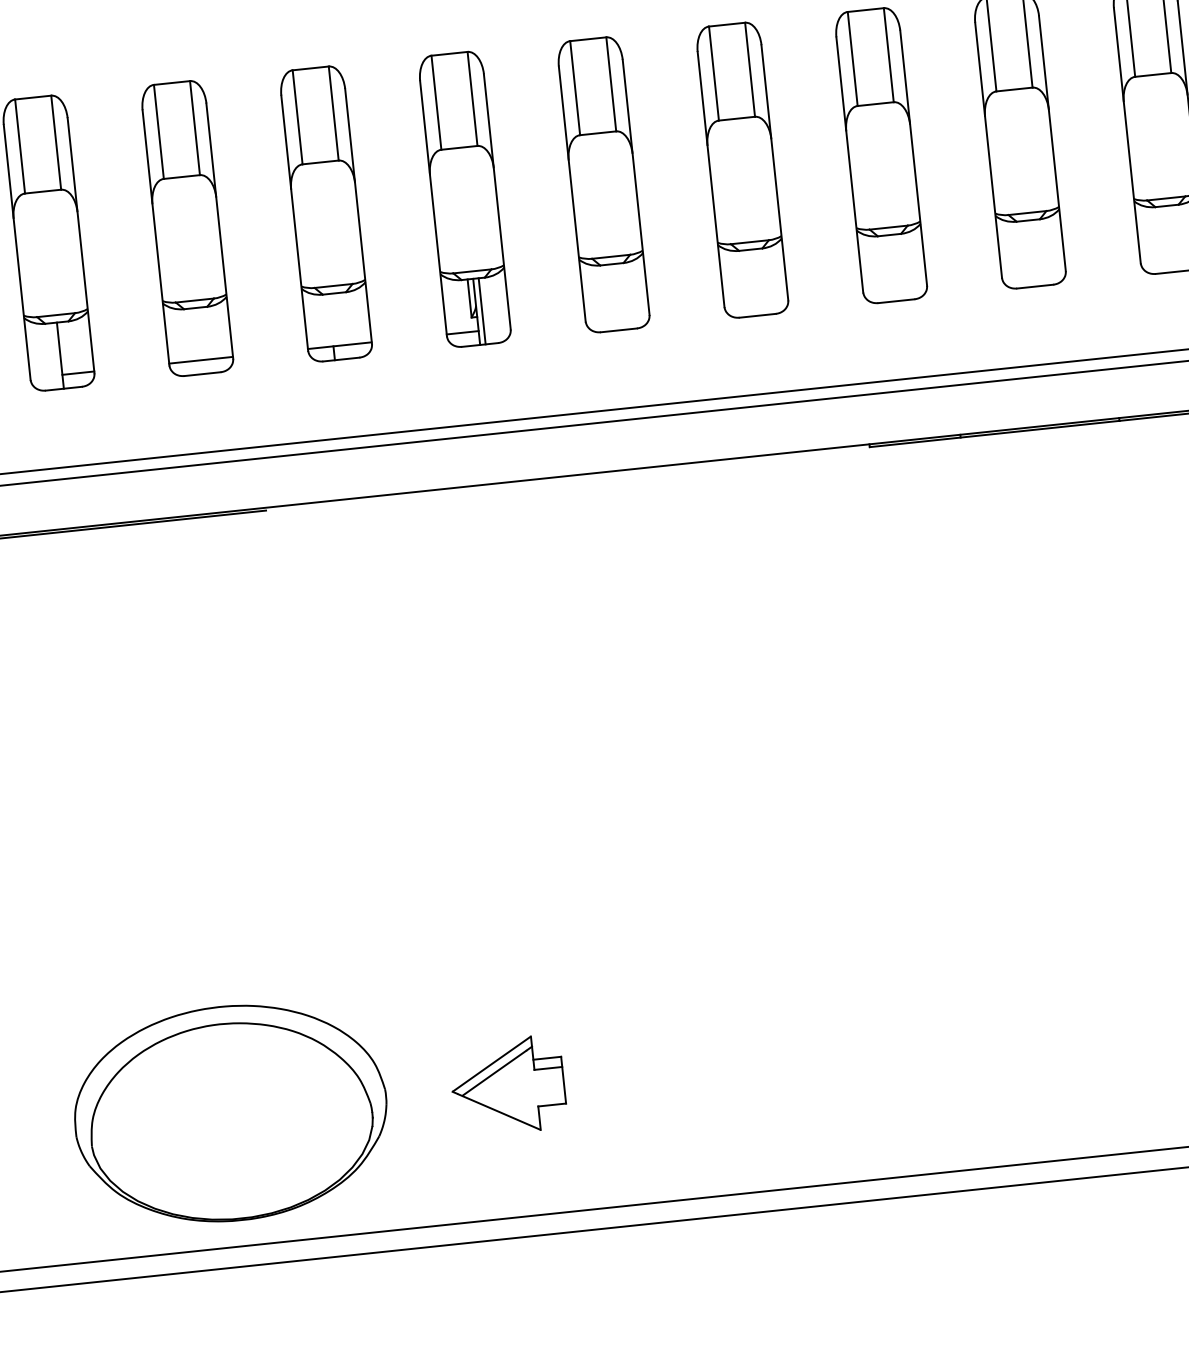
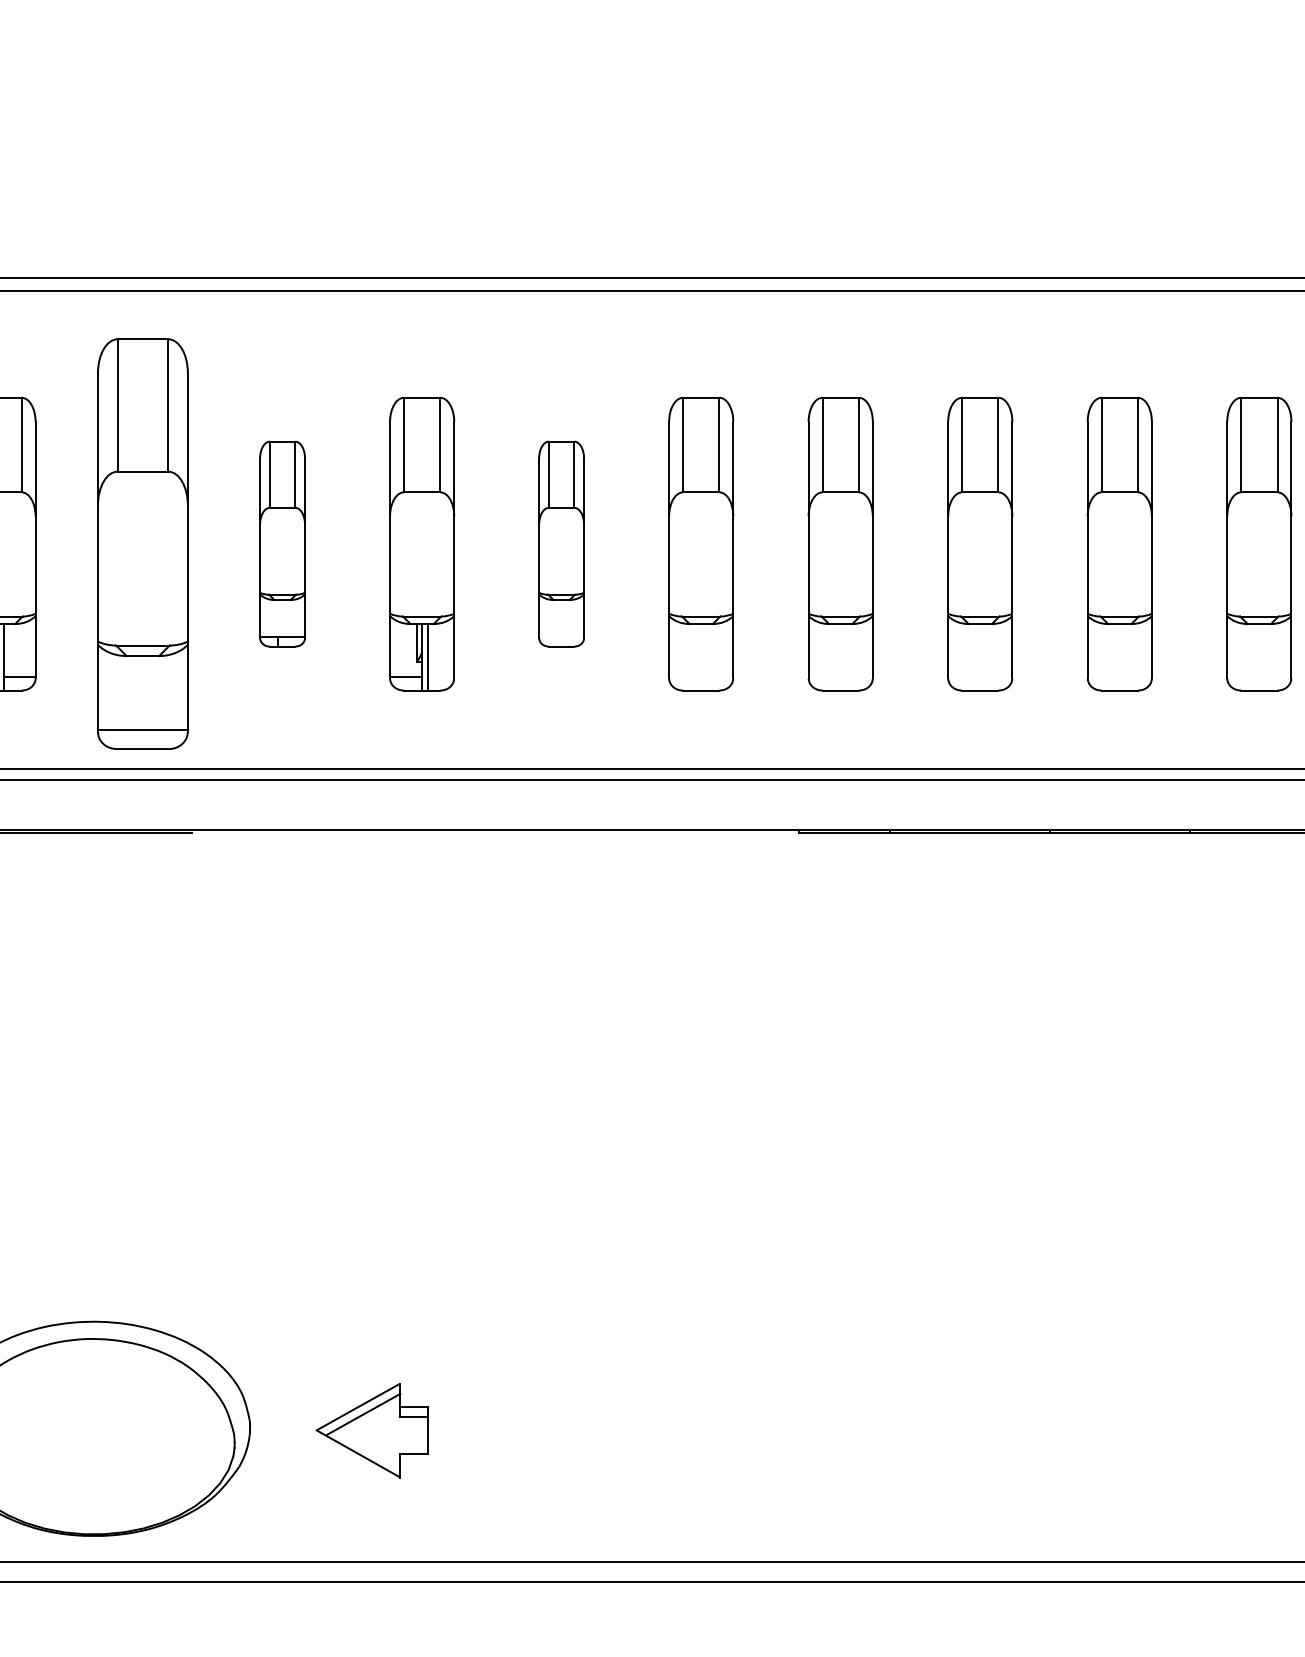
part: (603, 184) -> (561, 543), size x0.7
part: (325, 213) -> (282, 543), size x0.7
part: (187, 227) -> (143, 543), size x1.4

